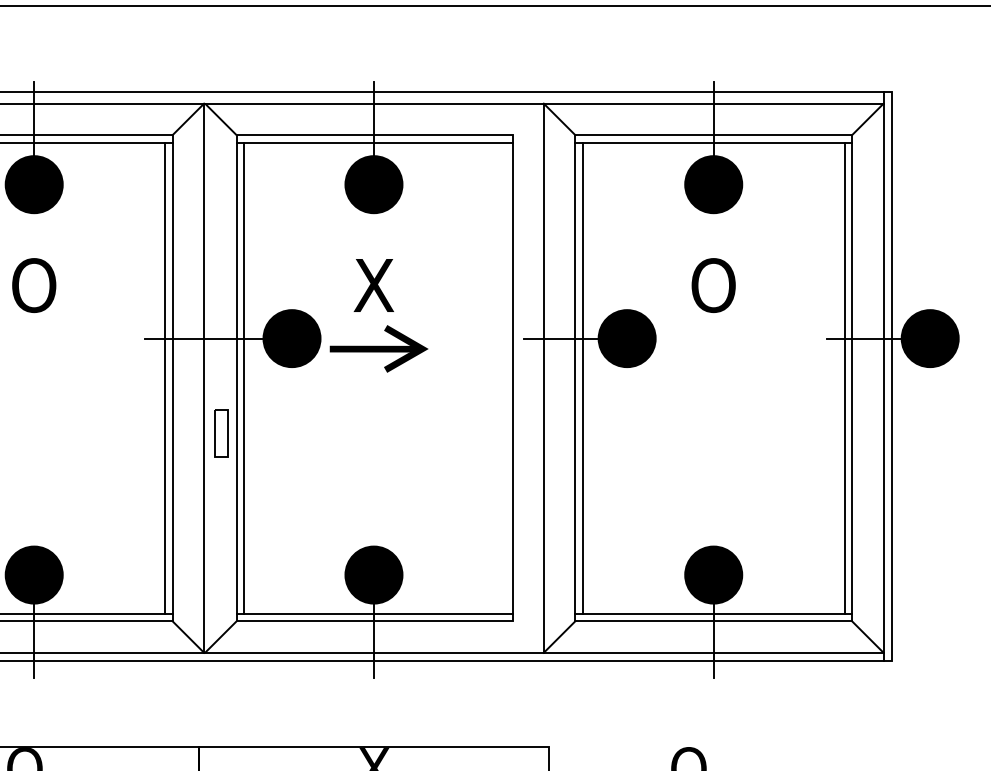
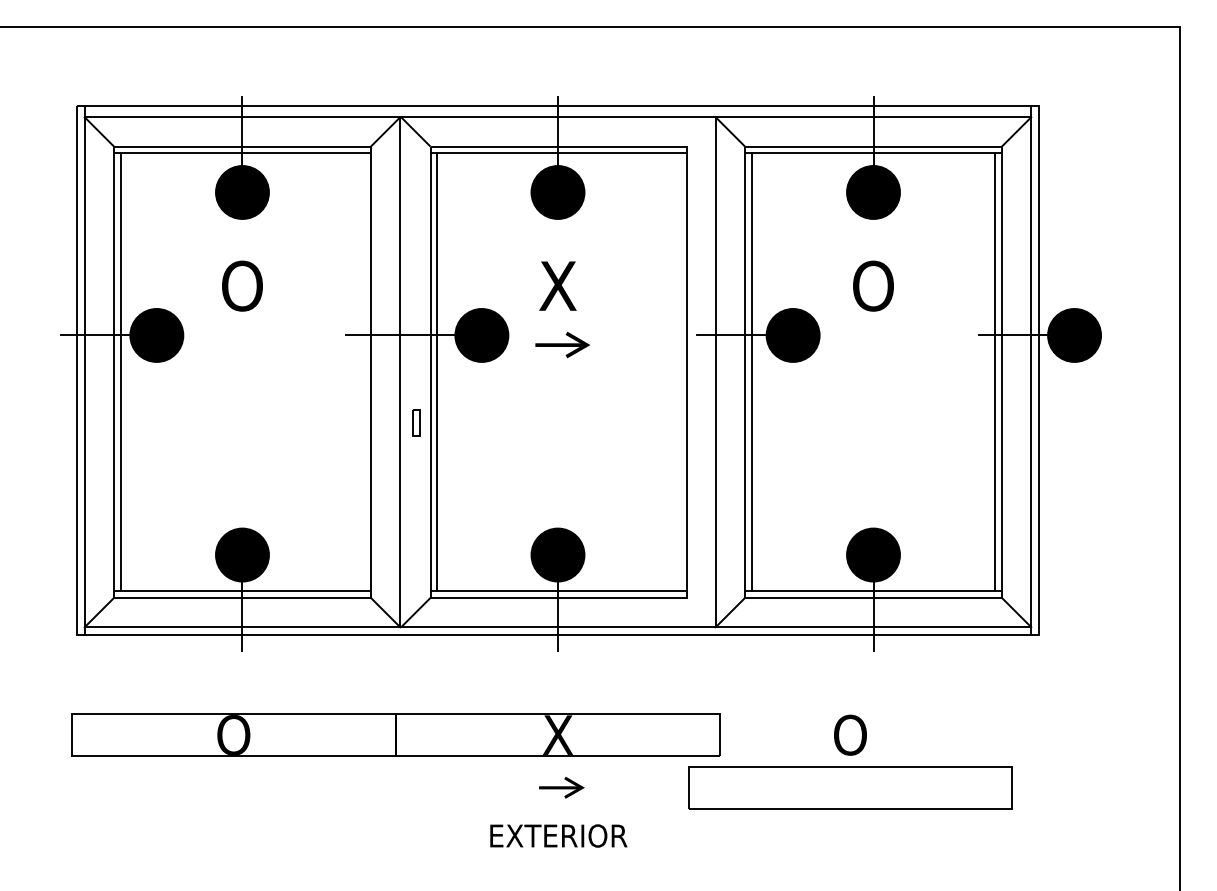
part: (378, 348) -> (562, 344), size x0.6
line: (165, 378) -> (364, 372), removed
part: (221, 432) -> (416, 422), size x0.6

